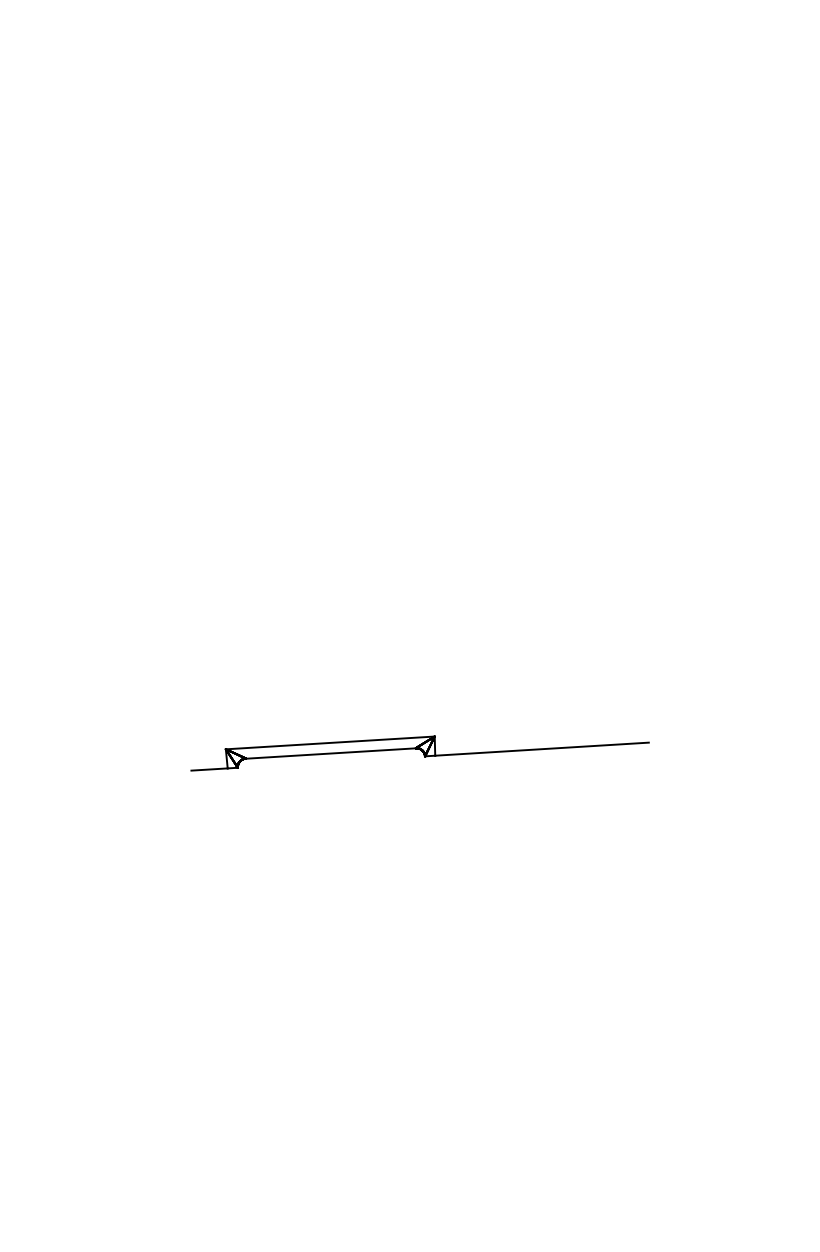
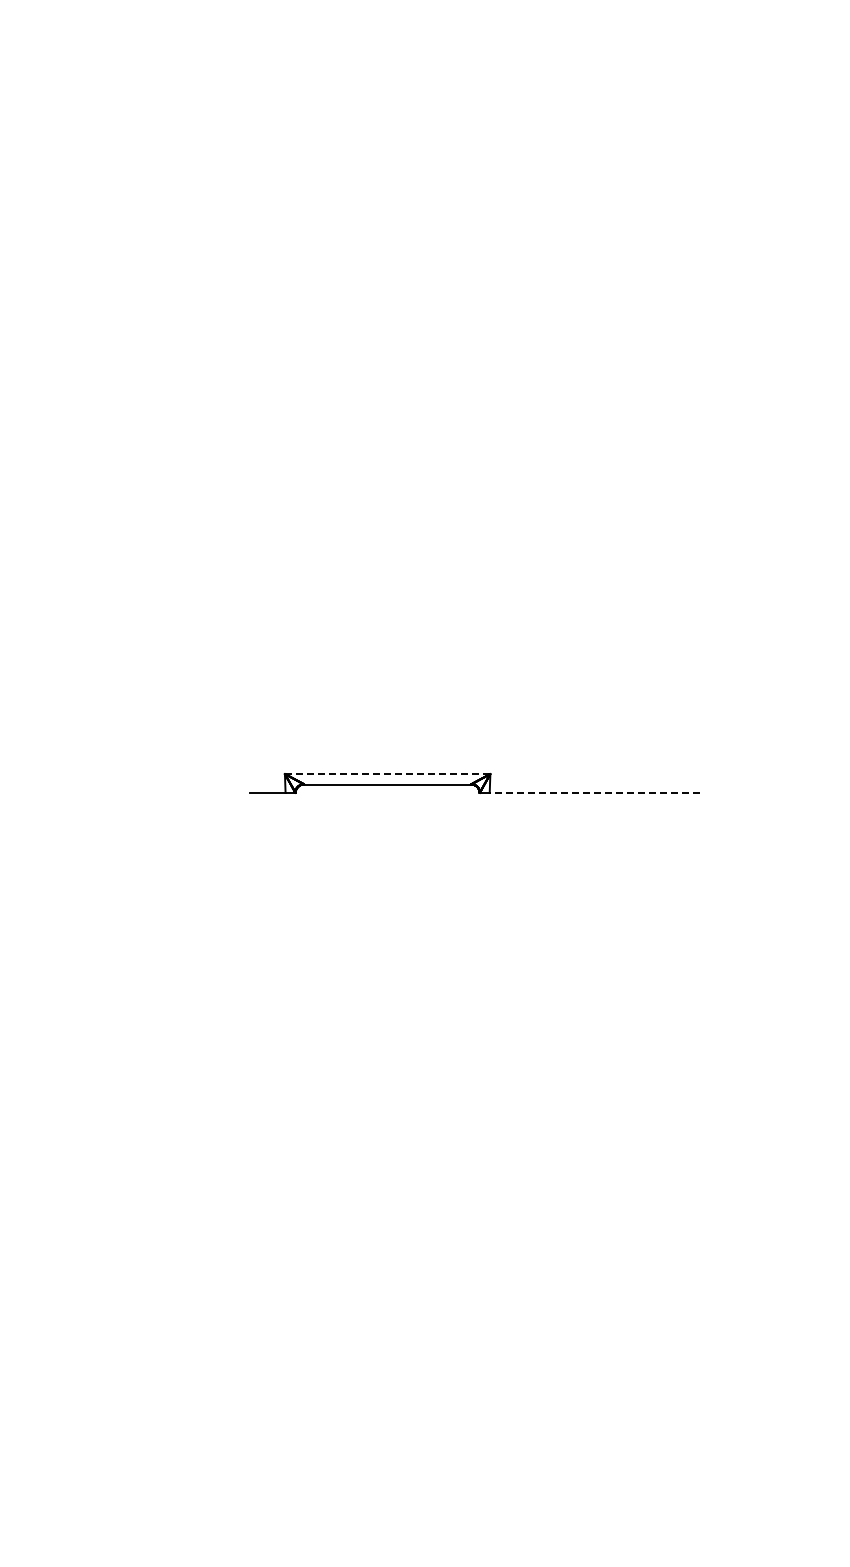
line: (330, 743) -> (387, 774), solid -> dashed
line: (541, 748) -> (594, 792), solid -> dashed

